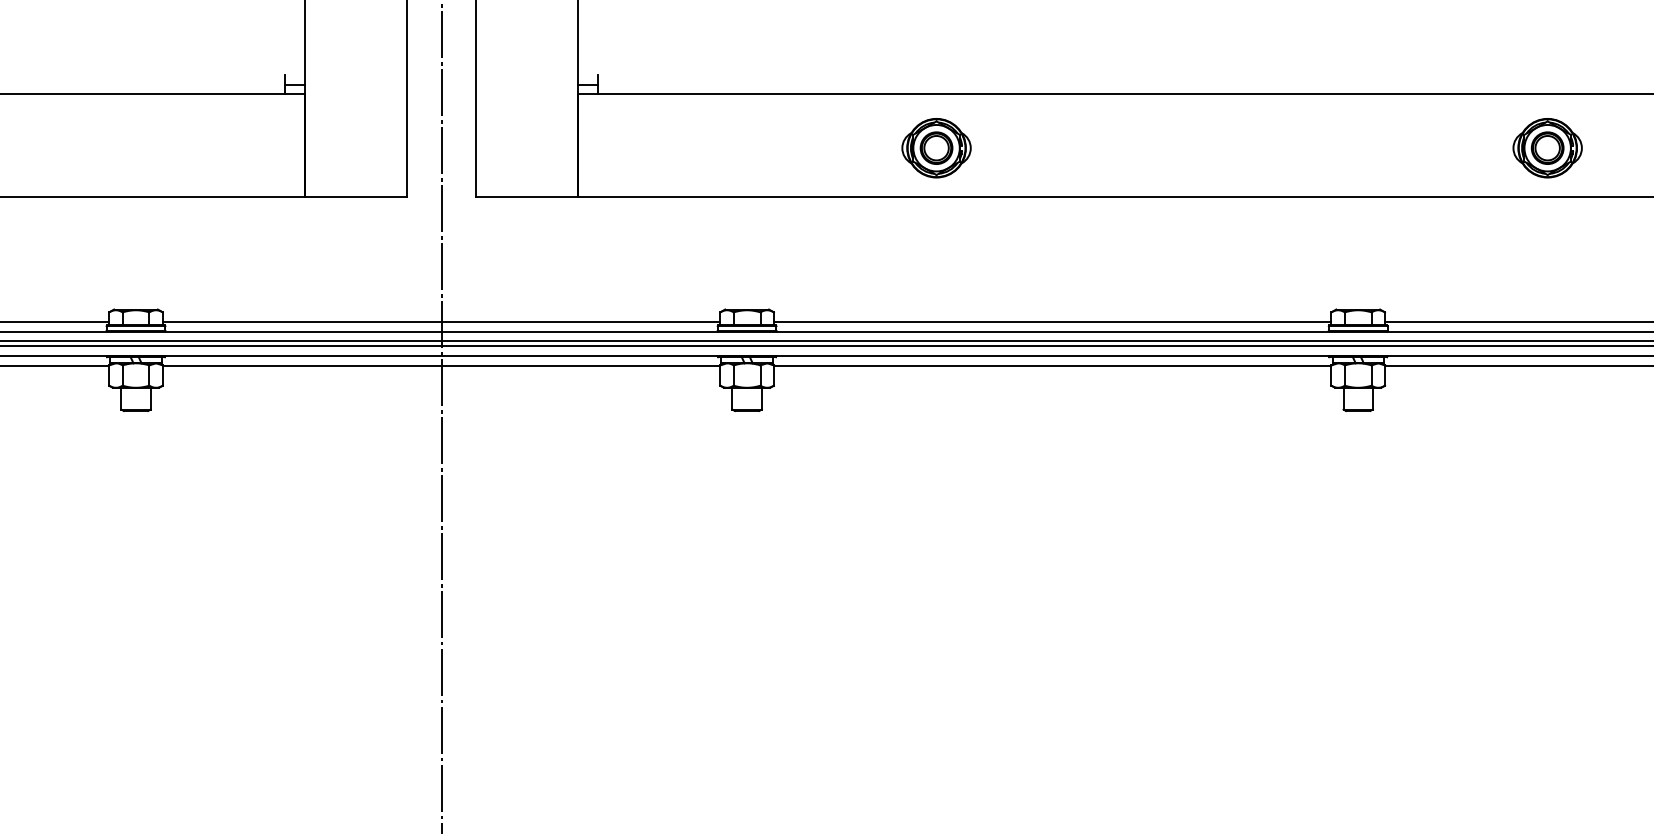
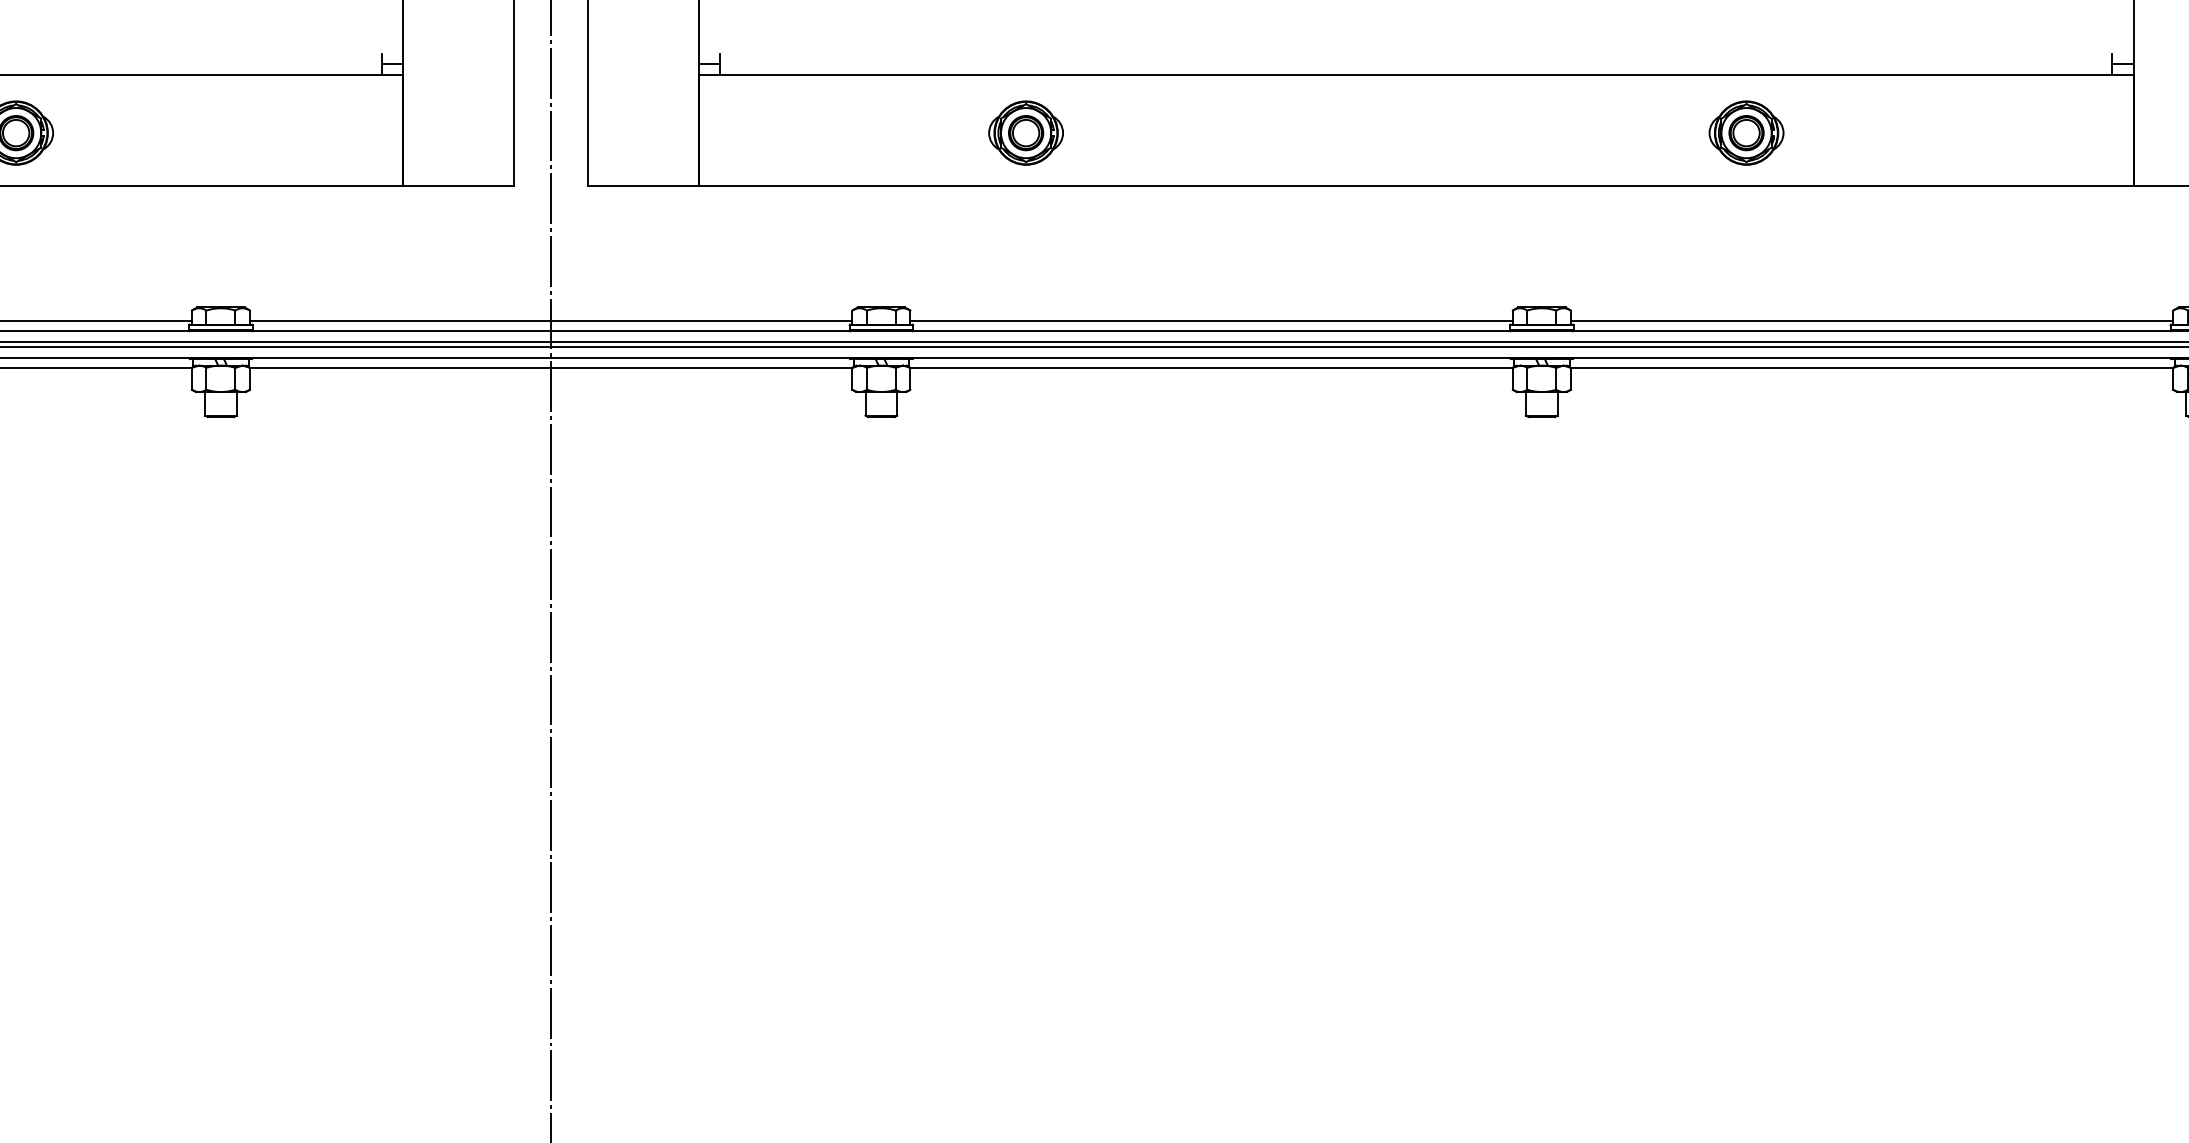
part: (936, 147) -> (1025, 132), moved

